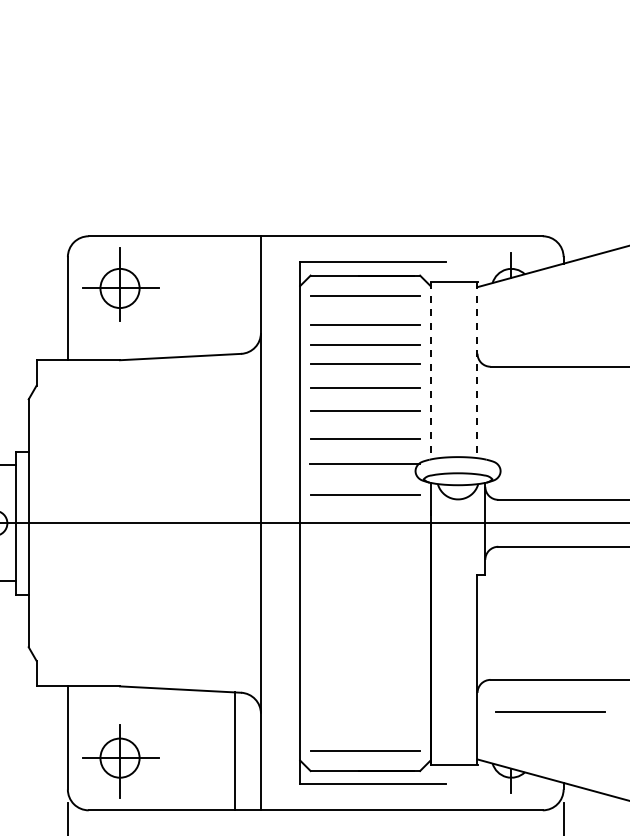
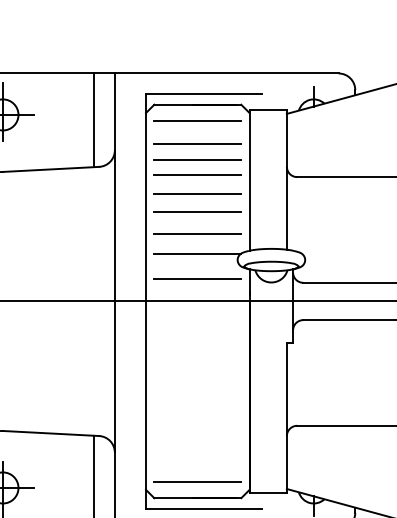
line: (234, 295) -> (93, 120), added
line: (430, 370) -> (249, 180), dashed -> solid
line: (477, 370) -> (286, 180), dashed -> solid
line: (550, 711) -> (344, 450), removed

